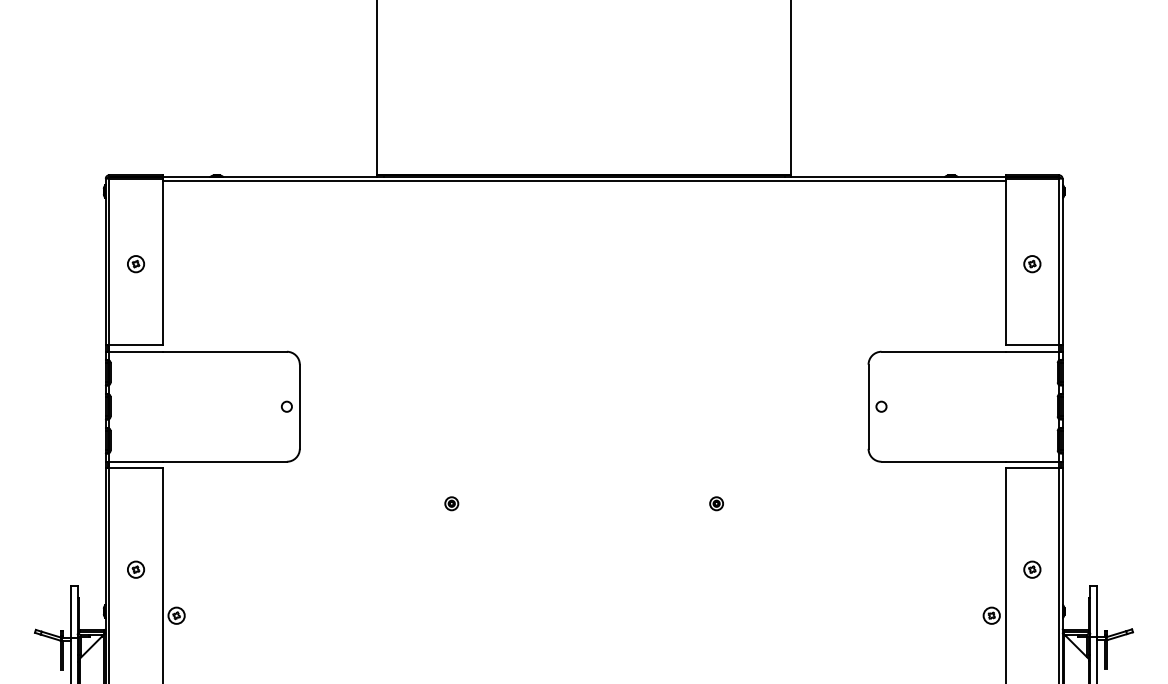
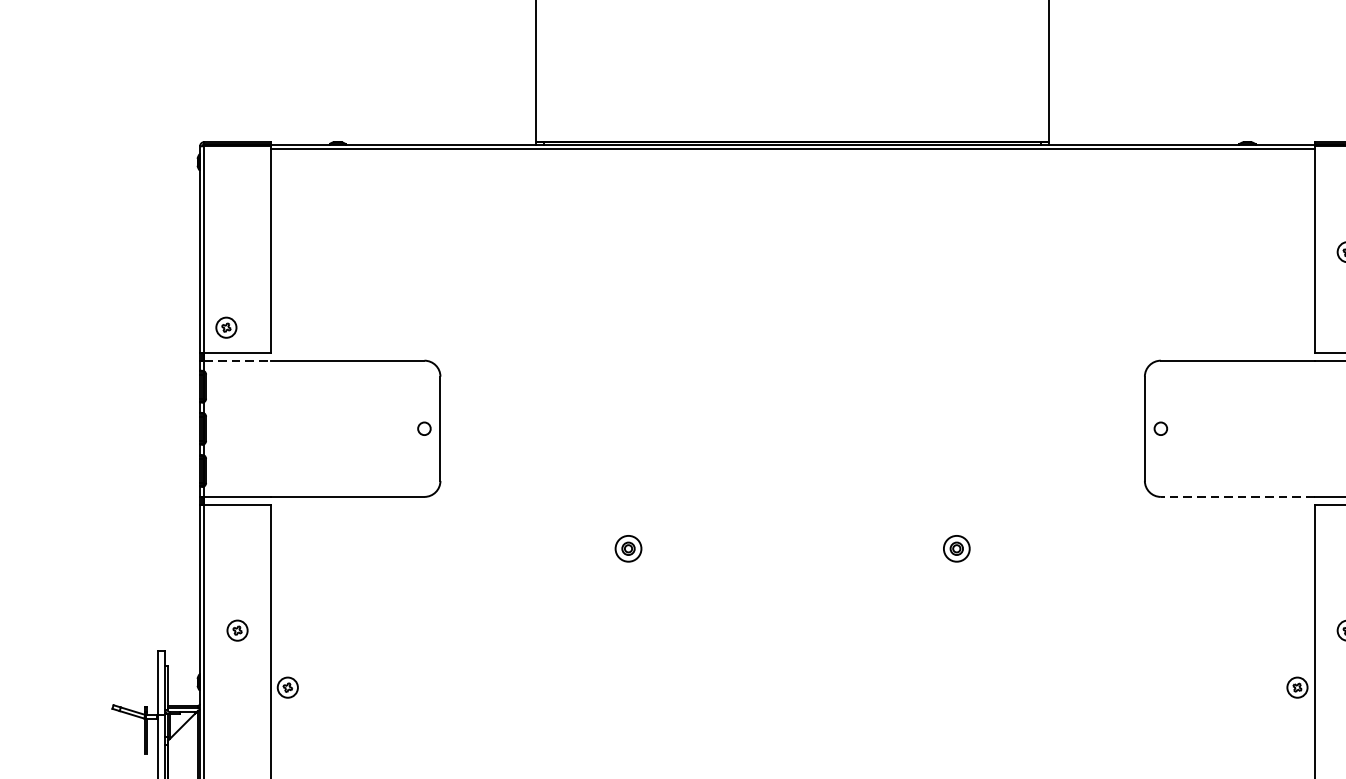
part: (135, 264) -> (225, 328), moved
line: (136, 351) -> (238, 360), solid -> dashed
line: (943, 461) -> (1237, 496), solid -> dashed
part: (451, 503) -> (628, 548), size x1.6
part: (716, 503) -> (956, 548), size x1.6

